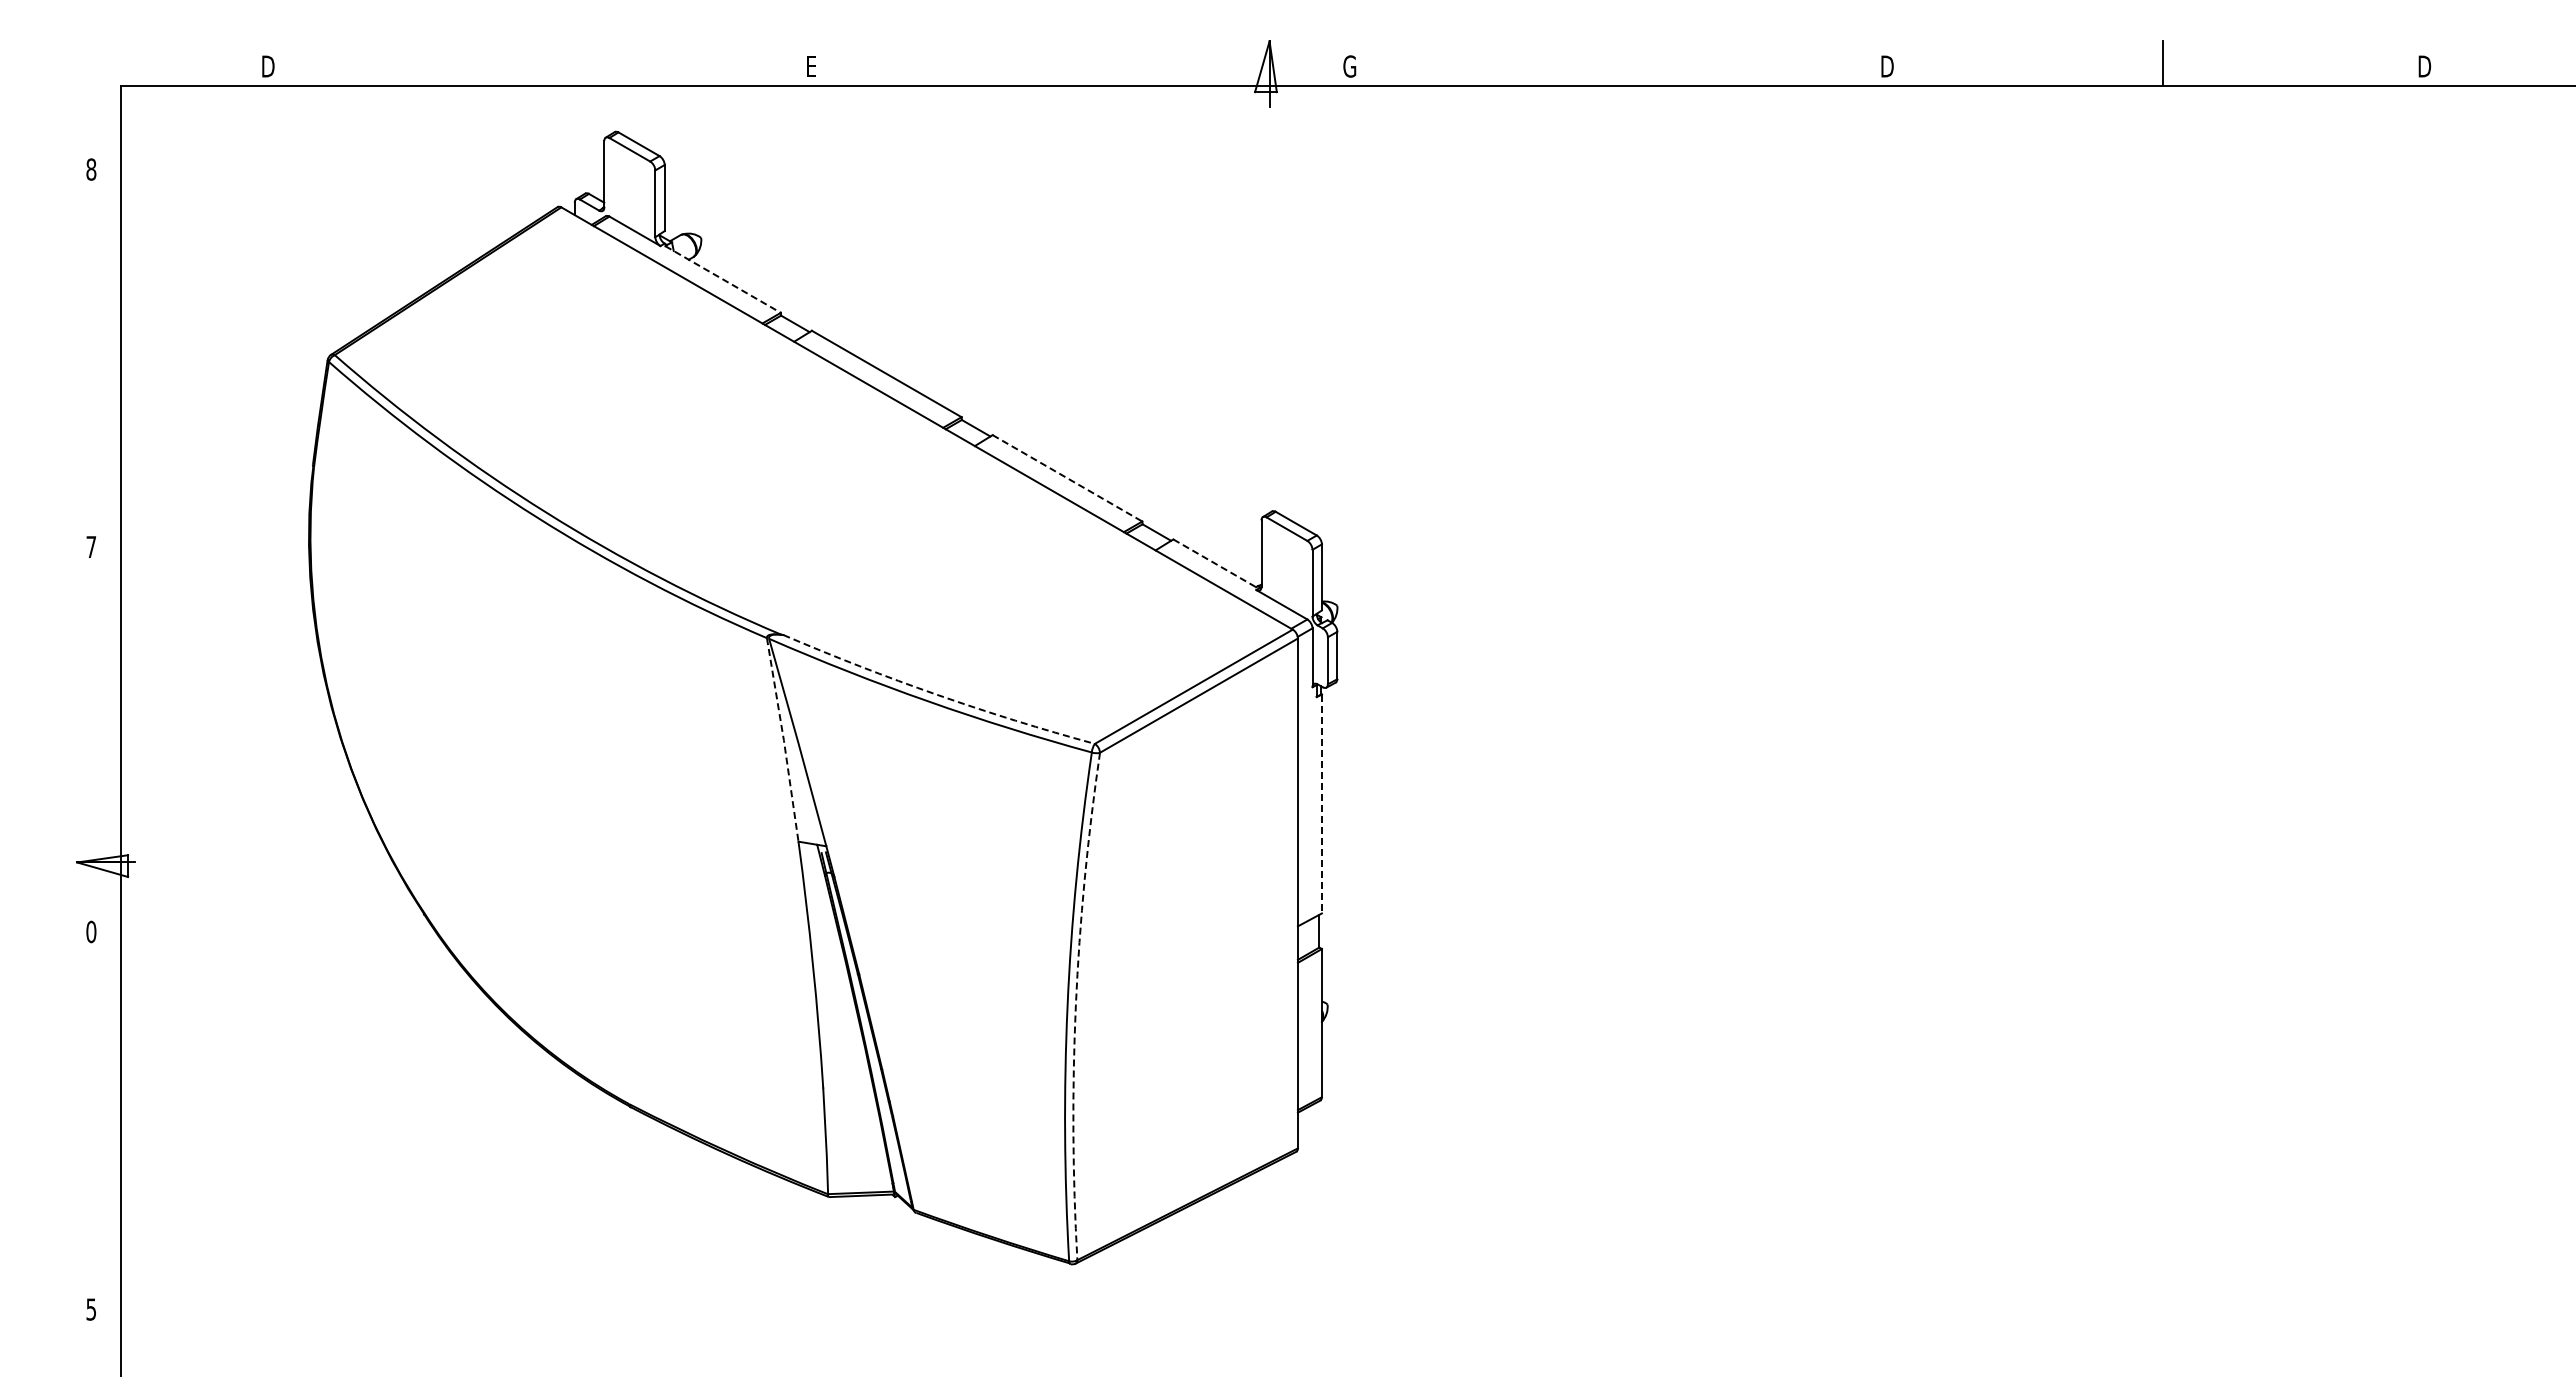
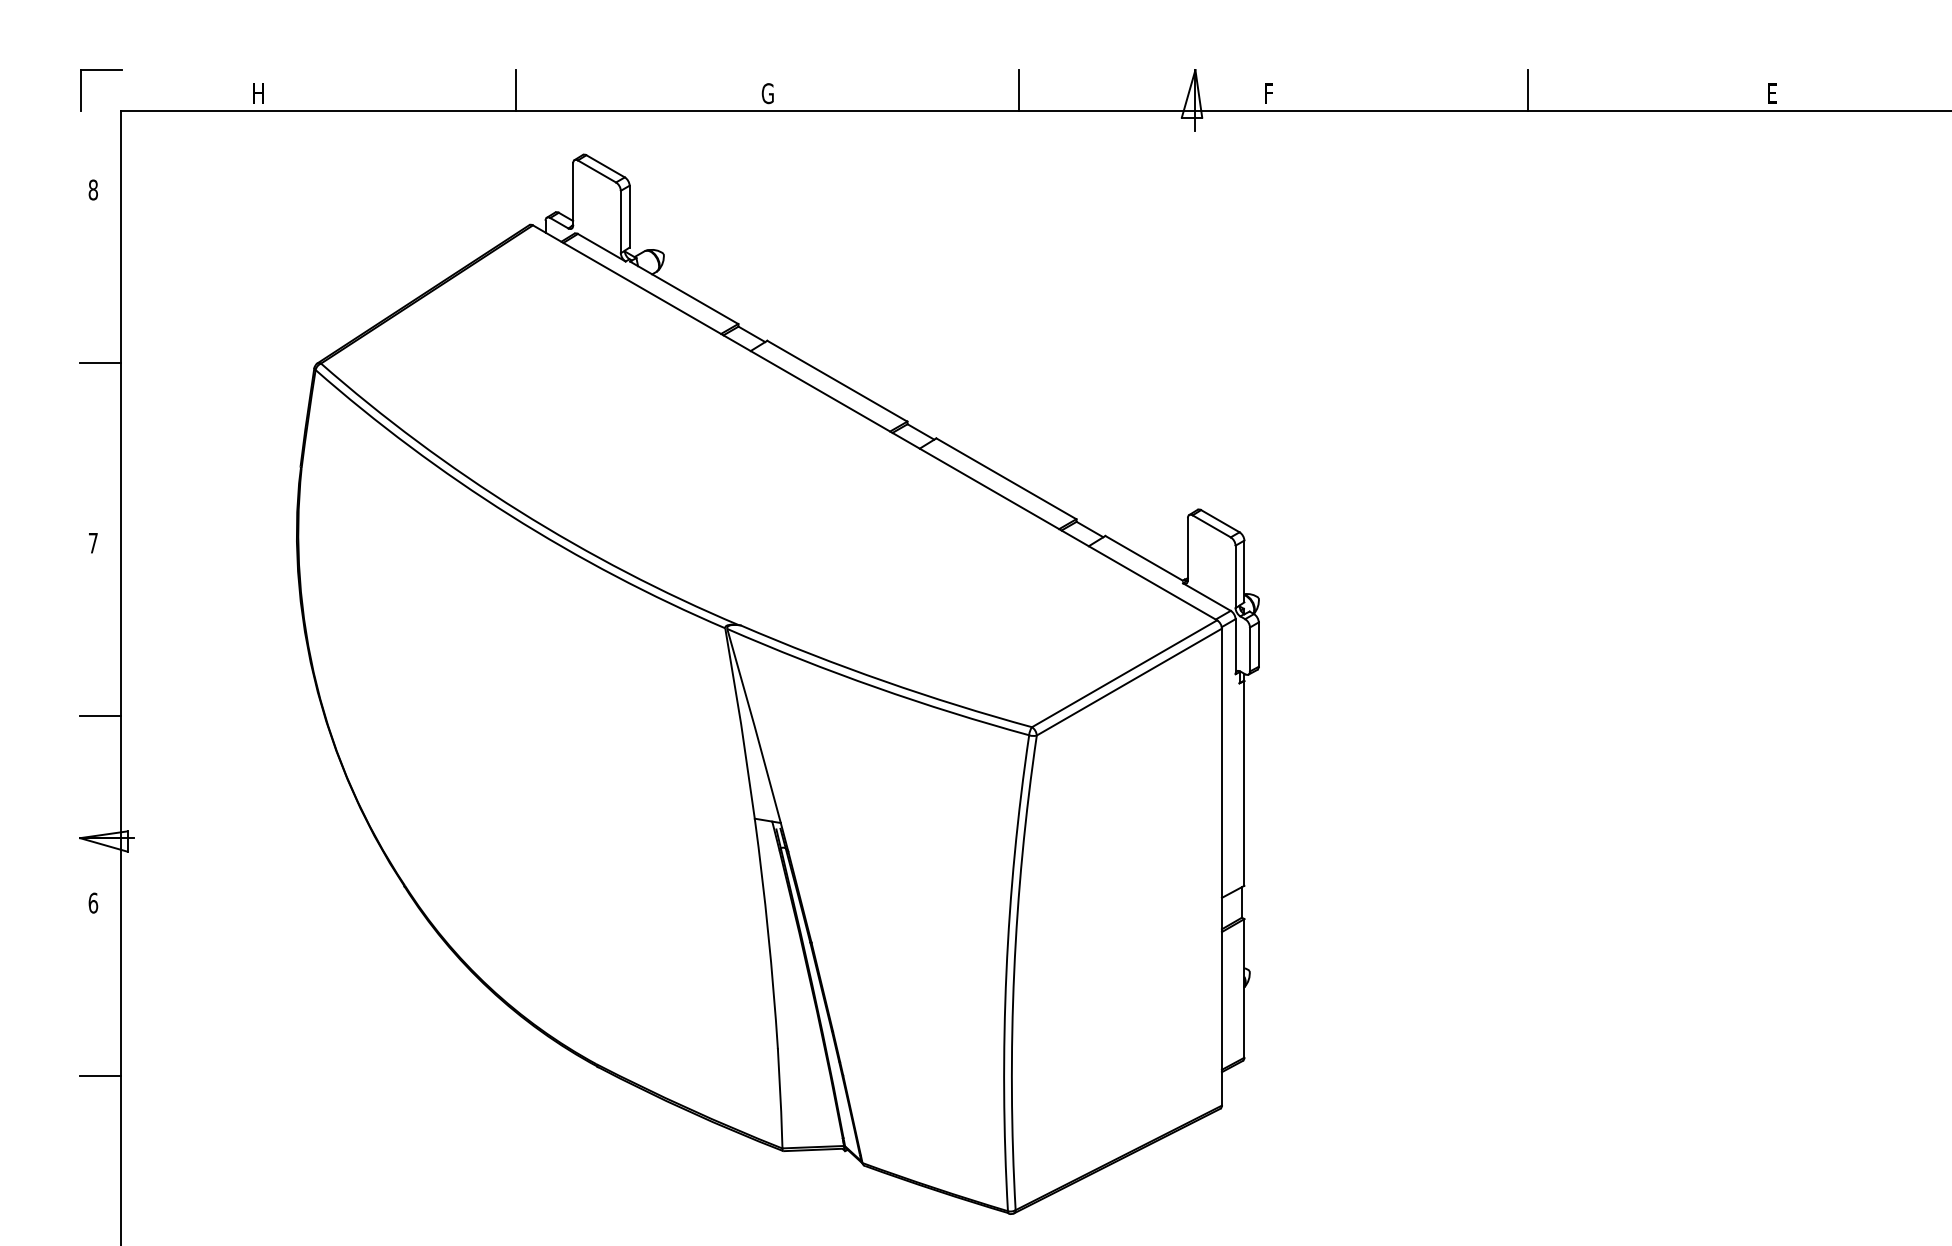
part: (99, 41) -> (100, 70), added
line: (543, 62) -> (516, 89), added
line: (1080, 62) -> (1018, 89), added
line: (1625, 62) -> (1528, 89), added
text: (268, 66) -> (259, 93), D -> H
text: (812, 66) -> (767, 93), E -> G
text: (1349, 66) -> (1270, 93), G -> F
text: (1887, 66) -> (1773, 93), D -> E
line: (723, 279) -> (684, 292), dashed -> solid
line: (98, 354) -> (99, 362), added
line: (1067, 478) -> (1006, 478), dashed -> solid
line: (1214, 563) -> (1143, 558), dashed -> solid
arc: (937, 694) -> (884, 681), dashed -> solid
line: (98, 731) -> (99, 715), added
line: (783, 740) -> (740, 724), dashed -> solid
line: (1321, 804) -> (1243, 783), dashed -> solid
text: (91, 931) -> (93, 902), 0 -> 6
arc: (1075, 1005) -> (1013, 971), dashed -> solid
line: (98, 1116) -> (99, 1075), added

